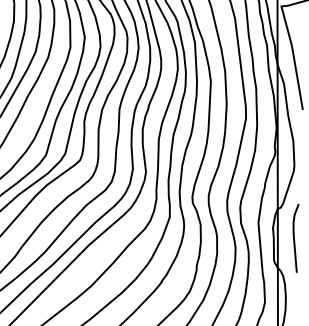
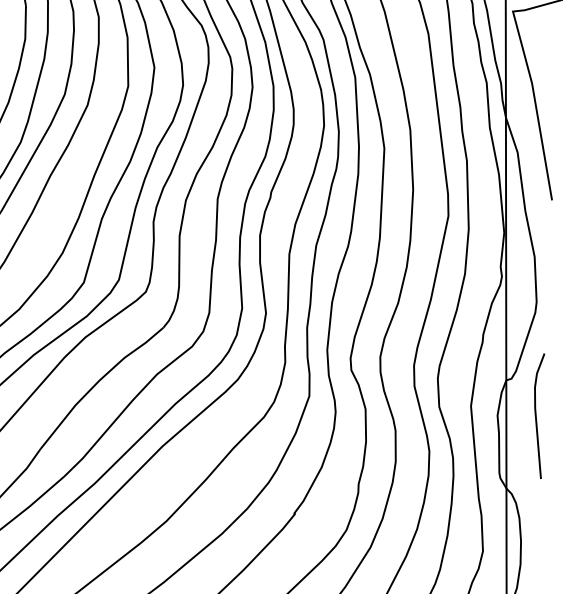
line: (294, 238) -> (536, 416), moved

